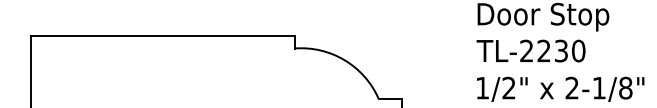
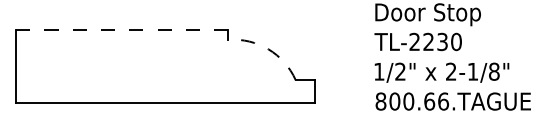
line: (161, 35) -> (121, 29), solid -> dashed
arc: (344, 60) -> (268, 49), solid -> dashed

